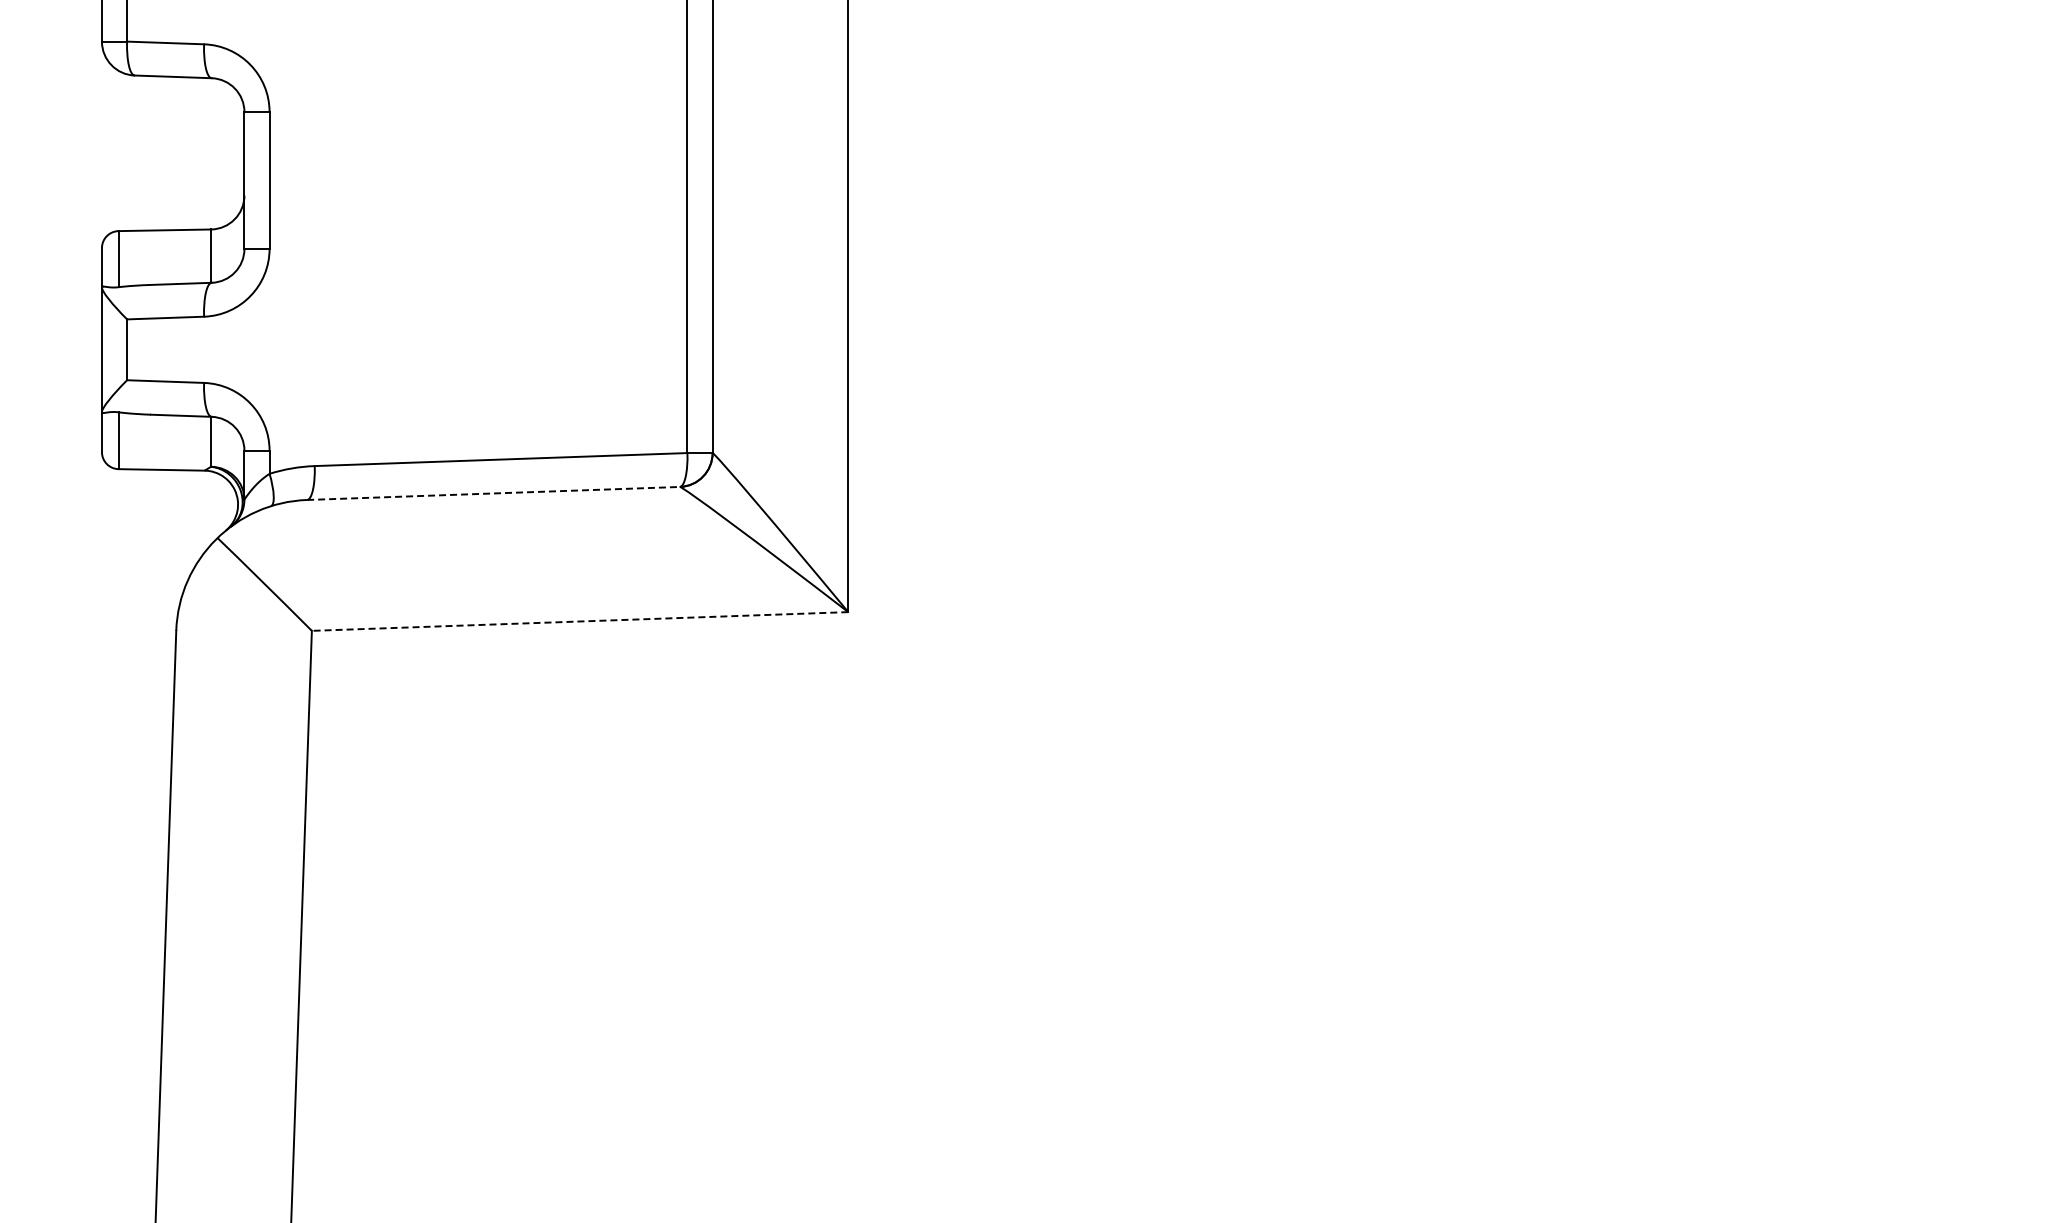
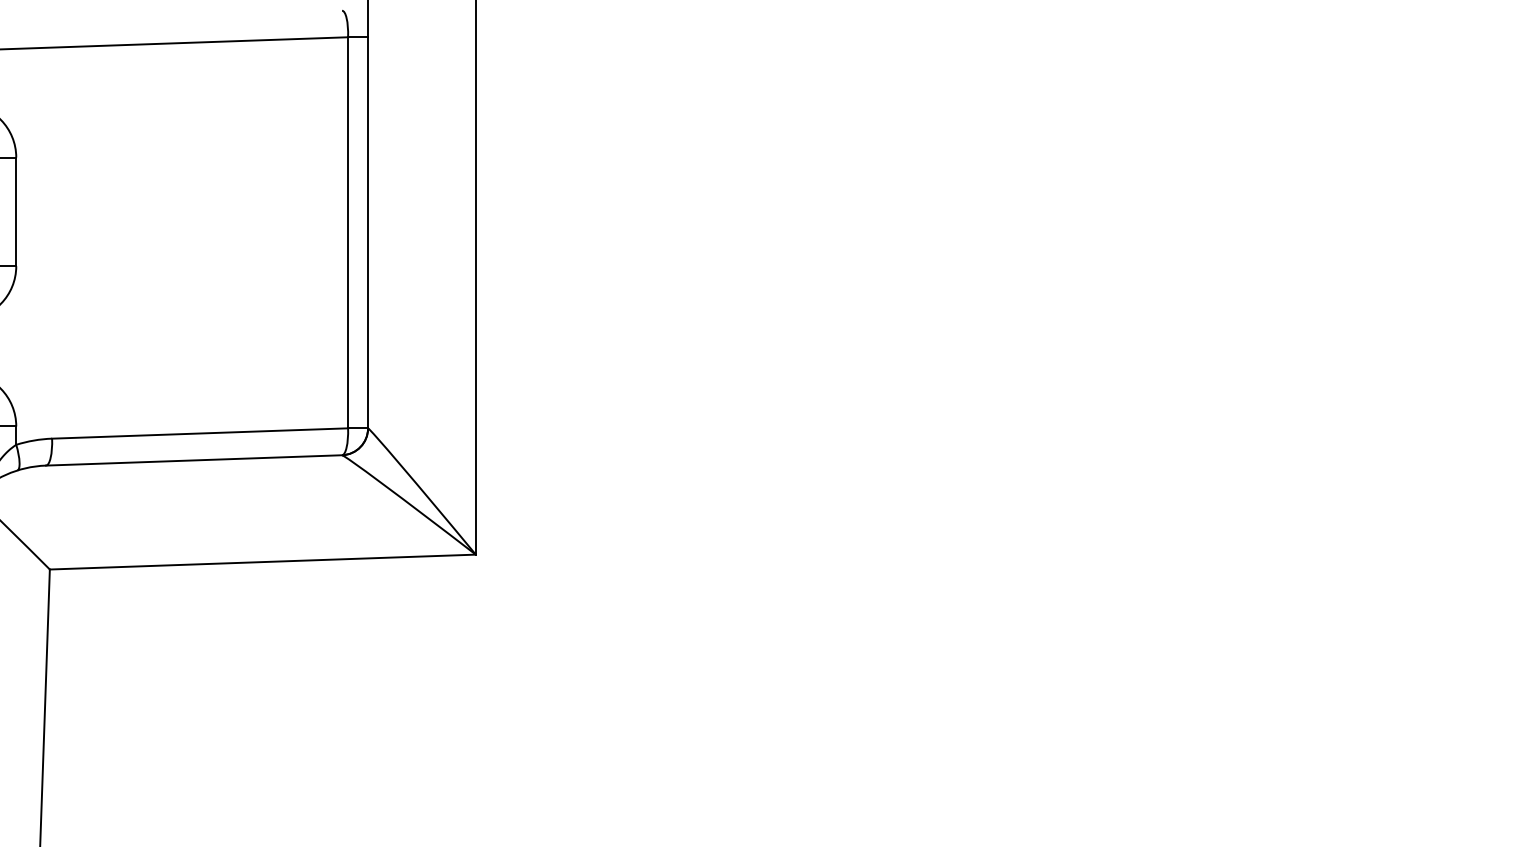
line: (493, 493) -> (194, 460), dashed -> solid
line: (579, 621) -> (262, 562), dashed -> solid

